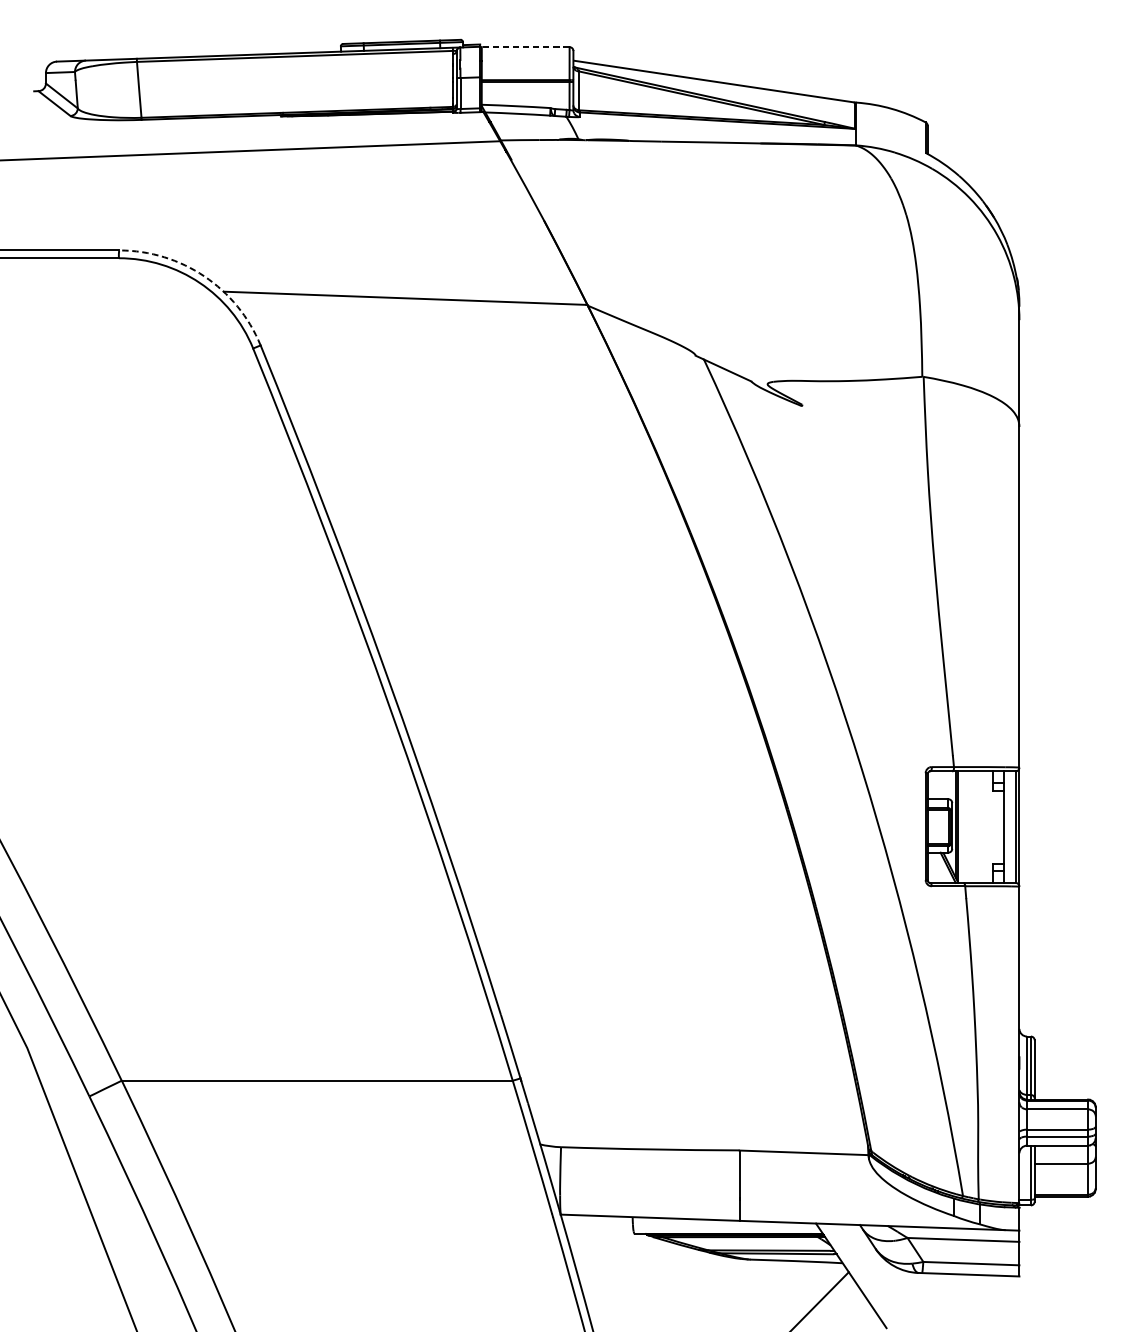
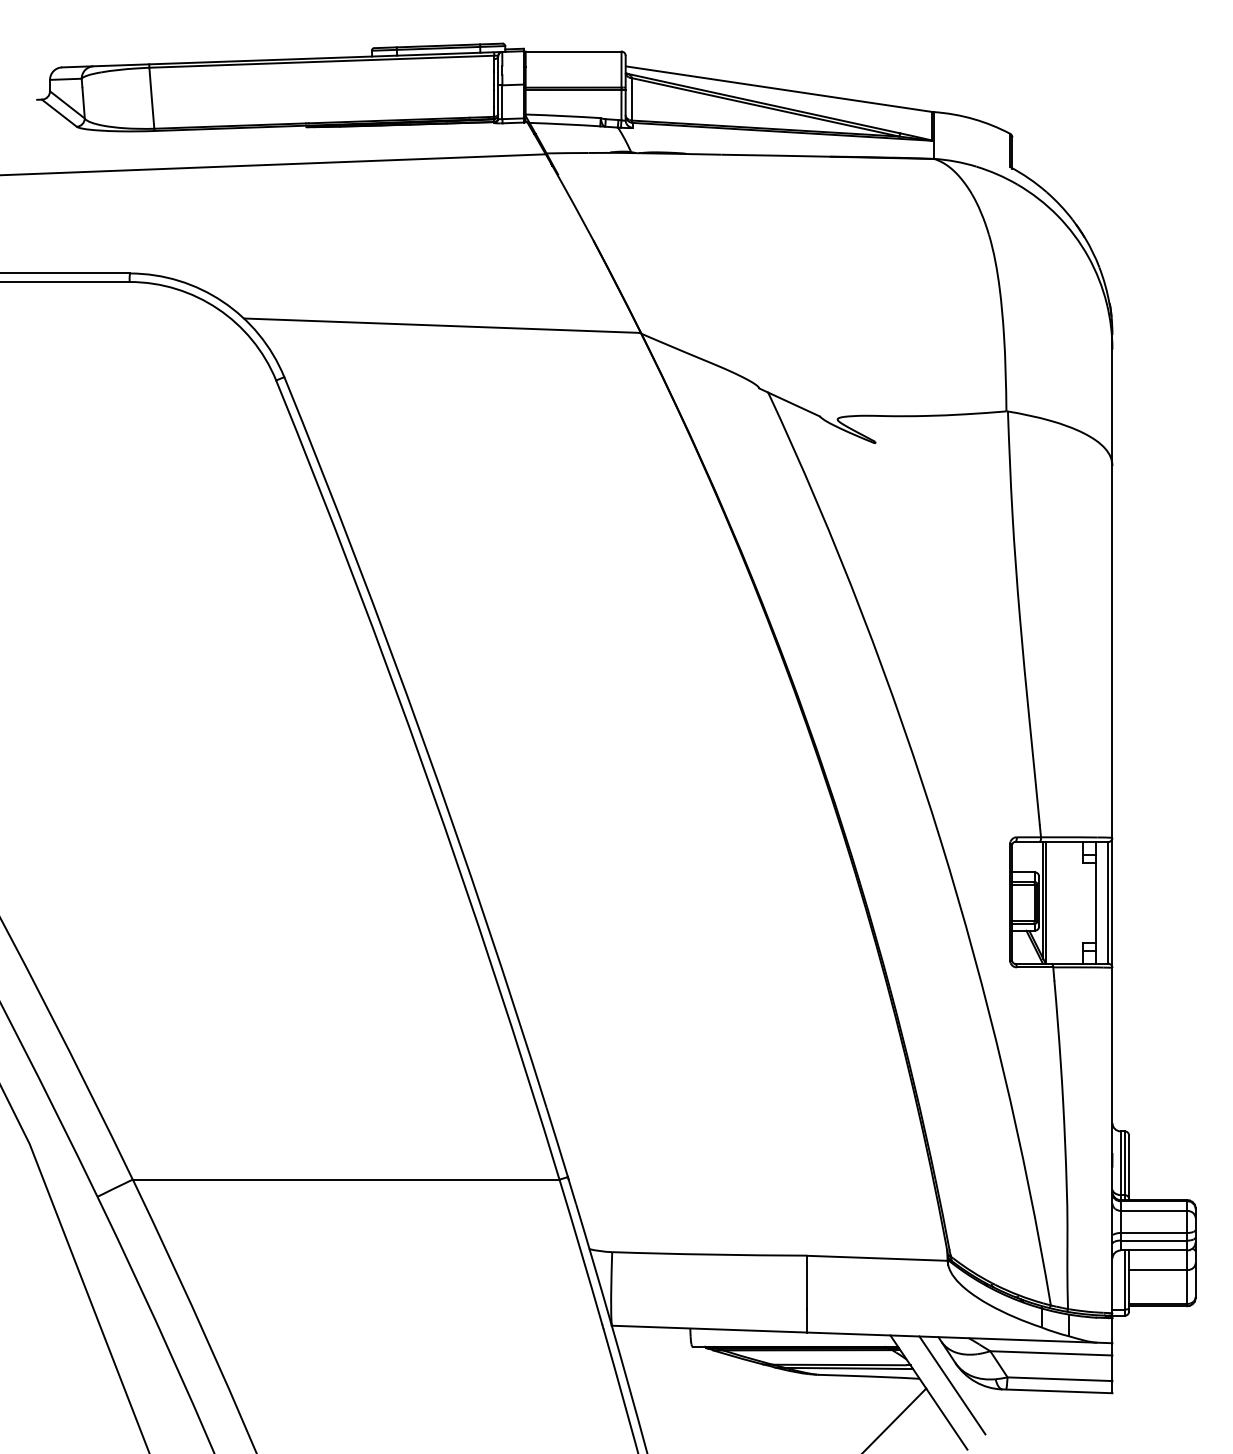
line: (525, 47) -> (573, 51), dashed -> solid
arc: (203, 276) -> (222, 301), dashed -> solid
line: (872, 1269) -> (952, 1385), added

